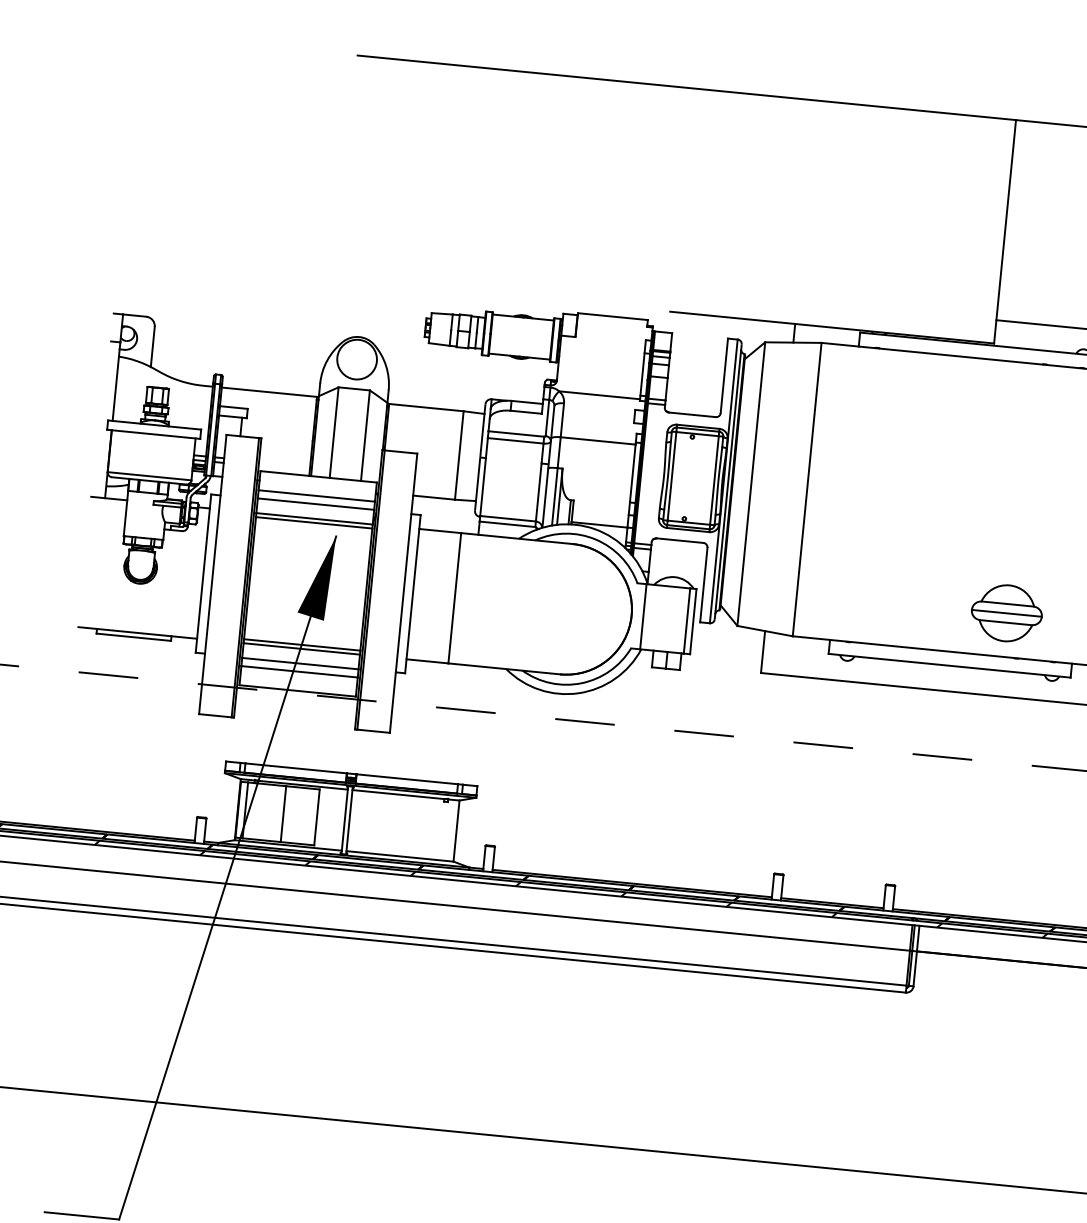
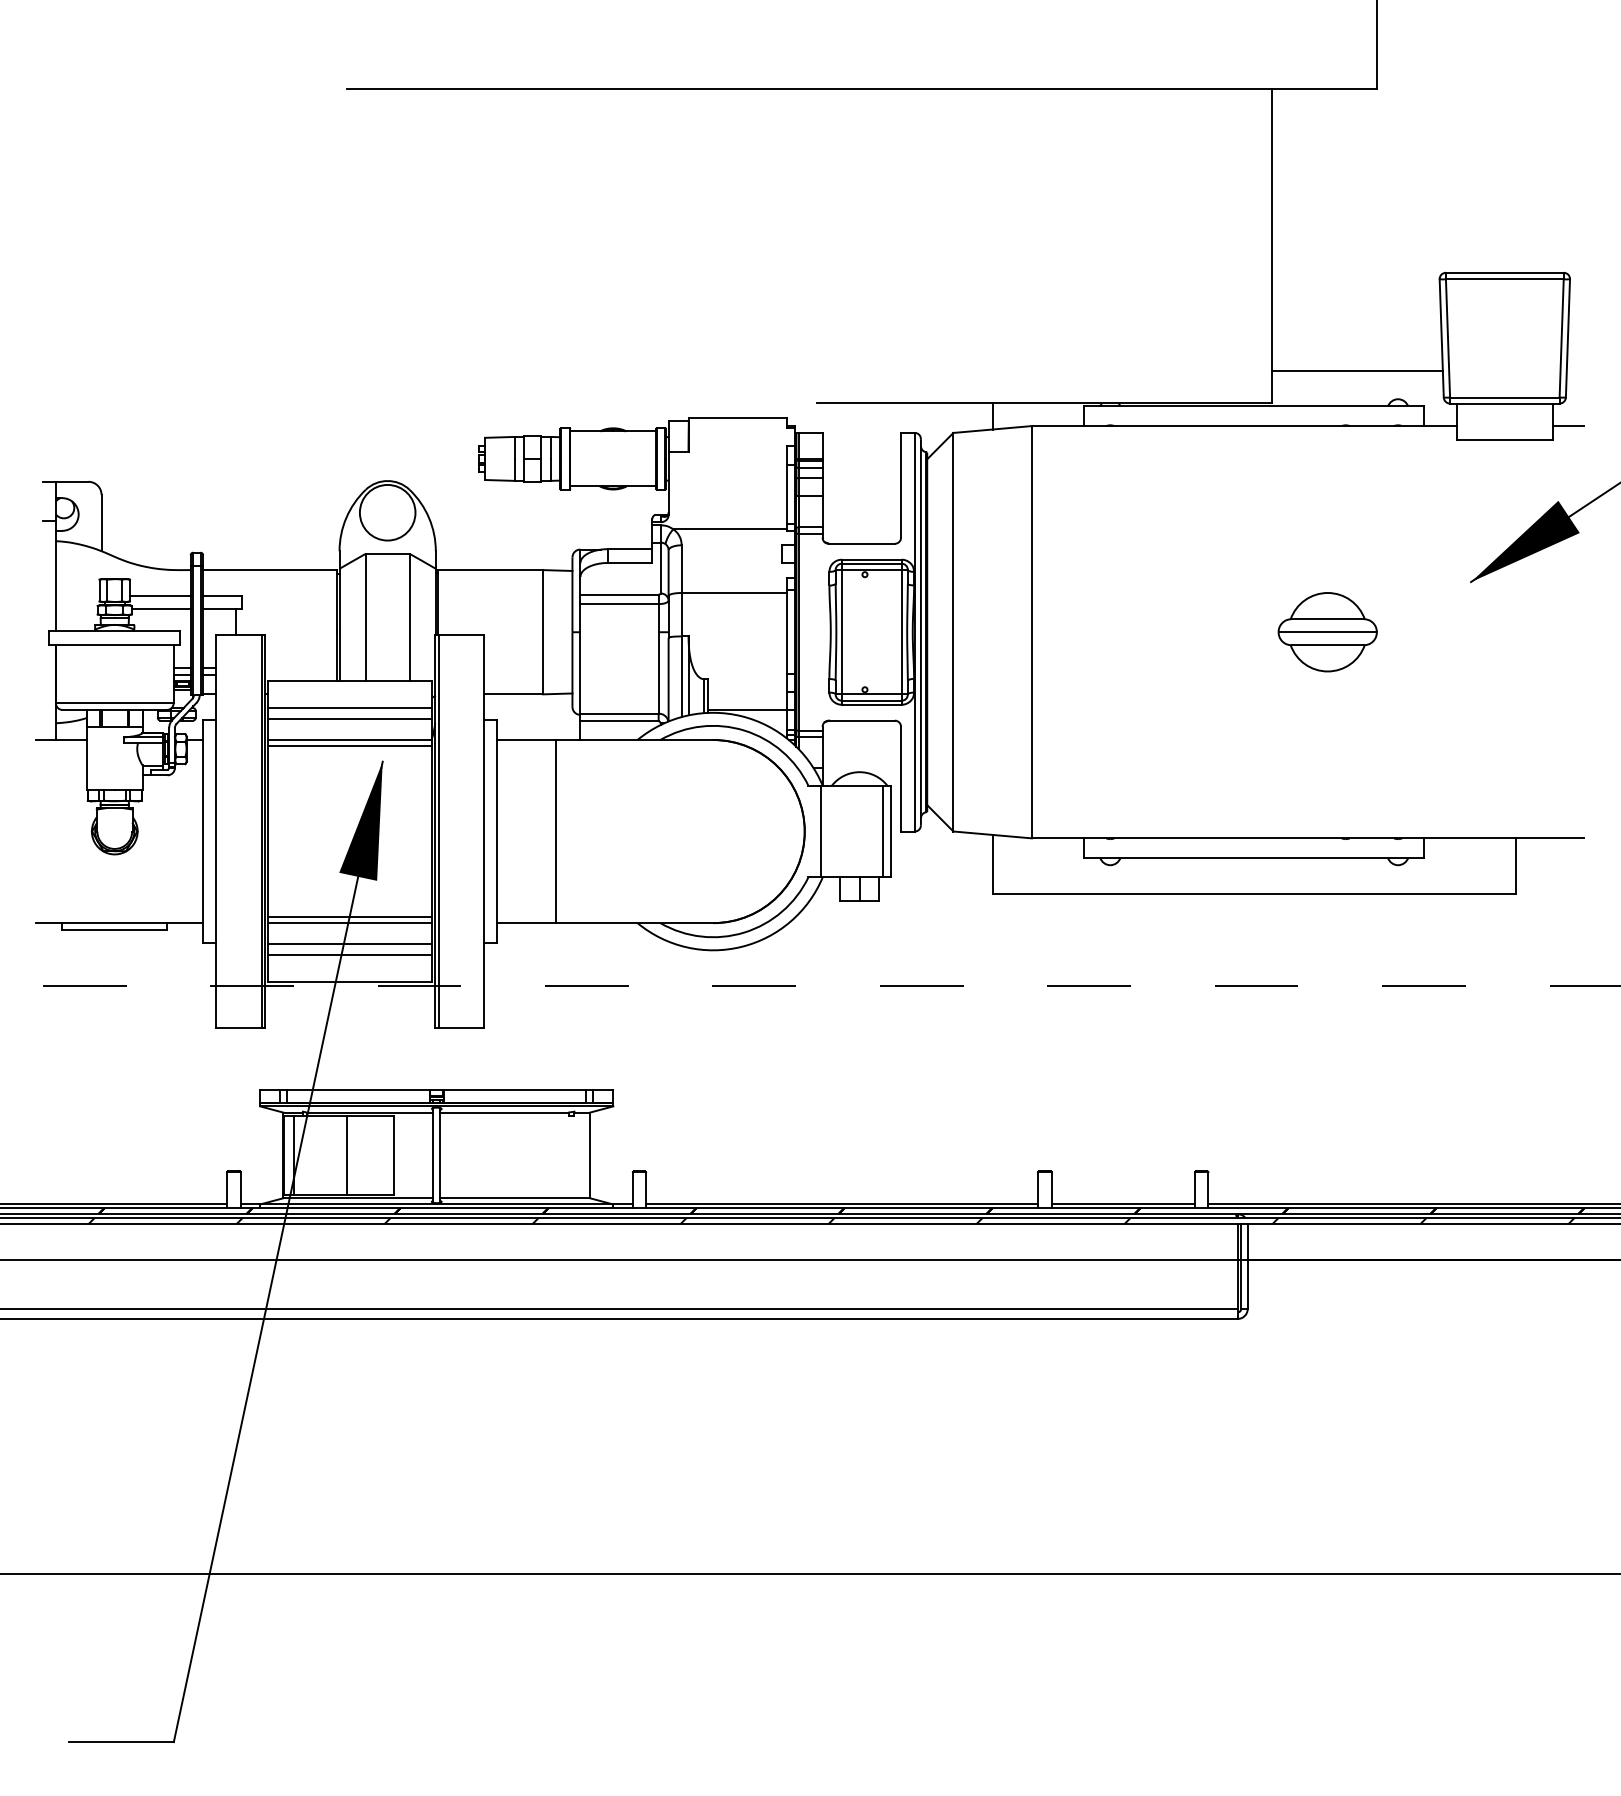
line: (188, 403) -> (159, 596), added
line: (188, 412) -> (160, 609), added
part: (1006, 613) -> (1327, 632), moved

